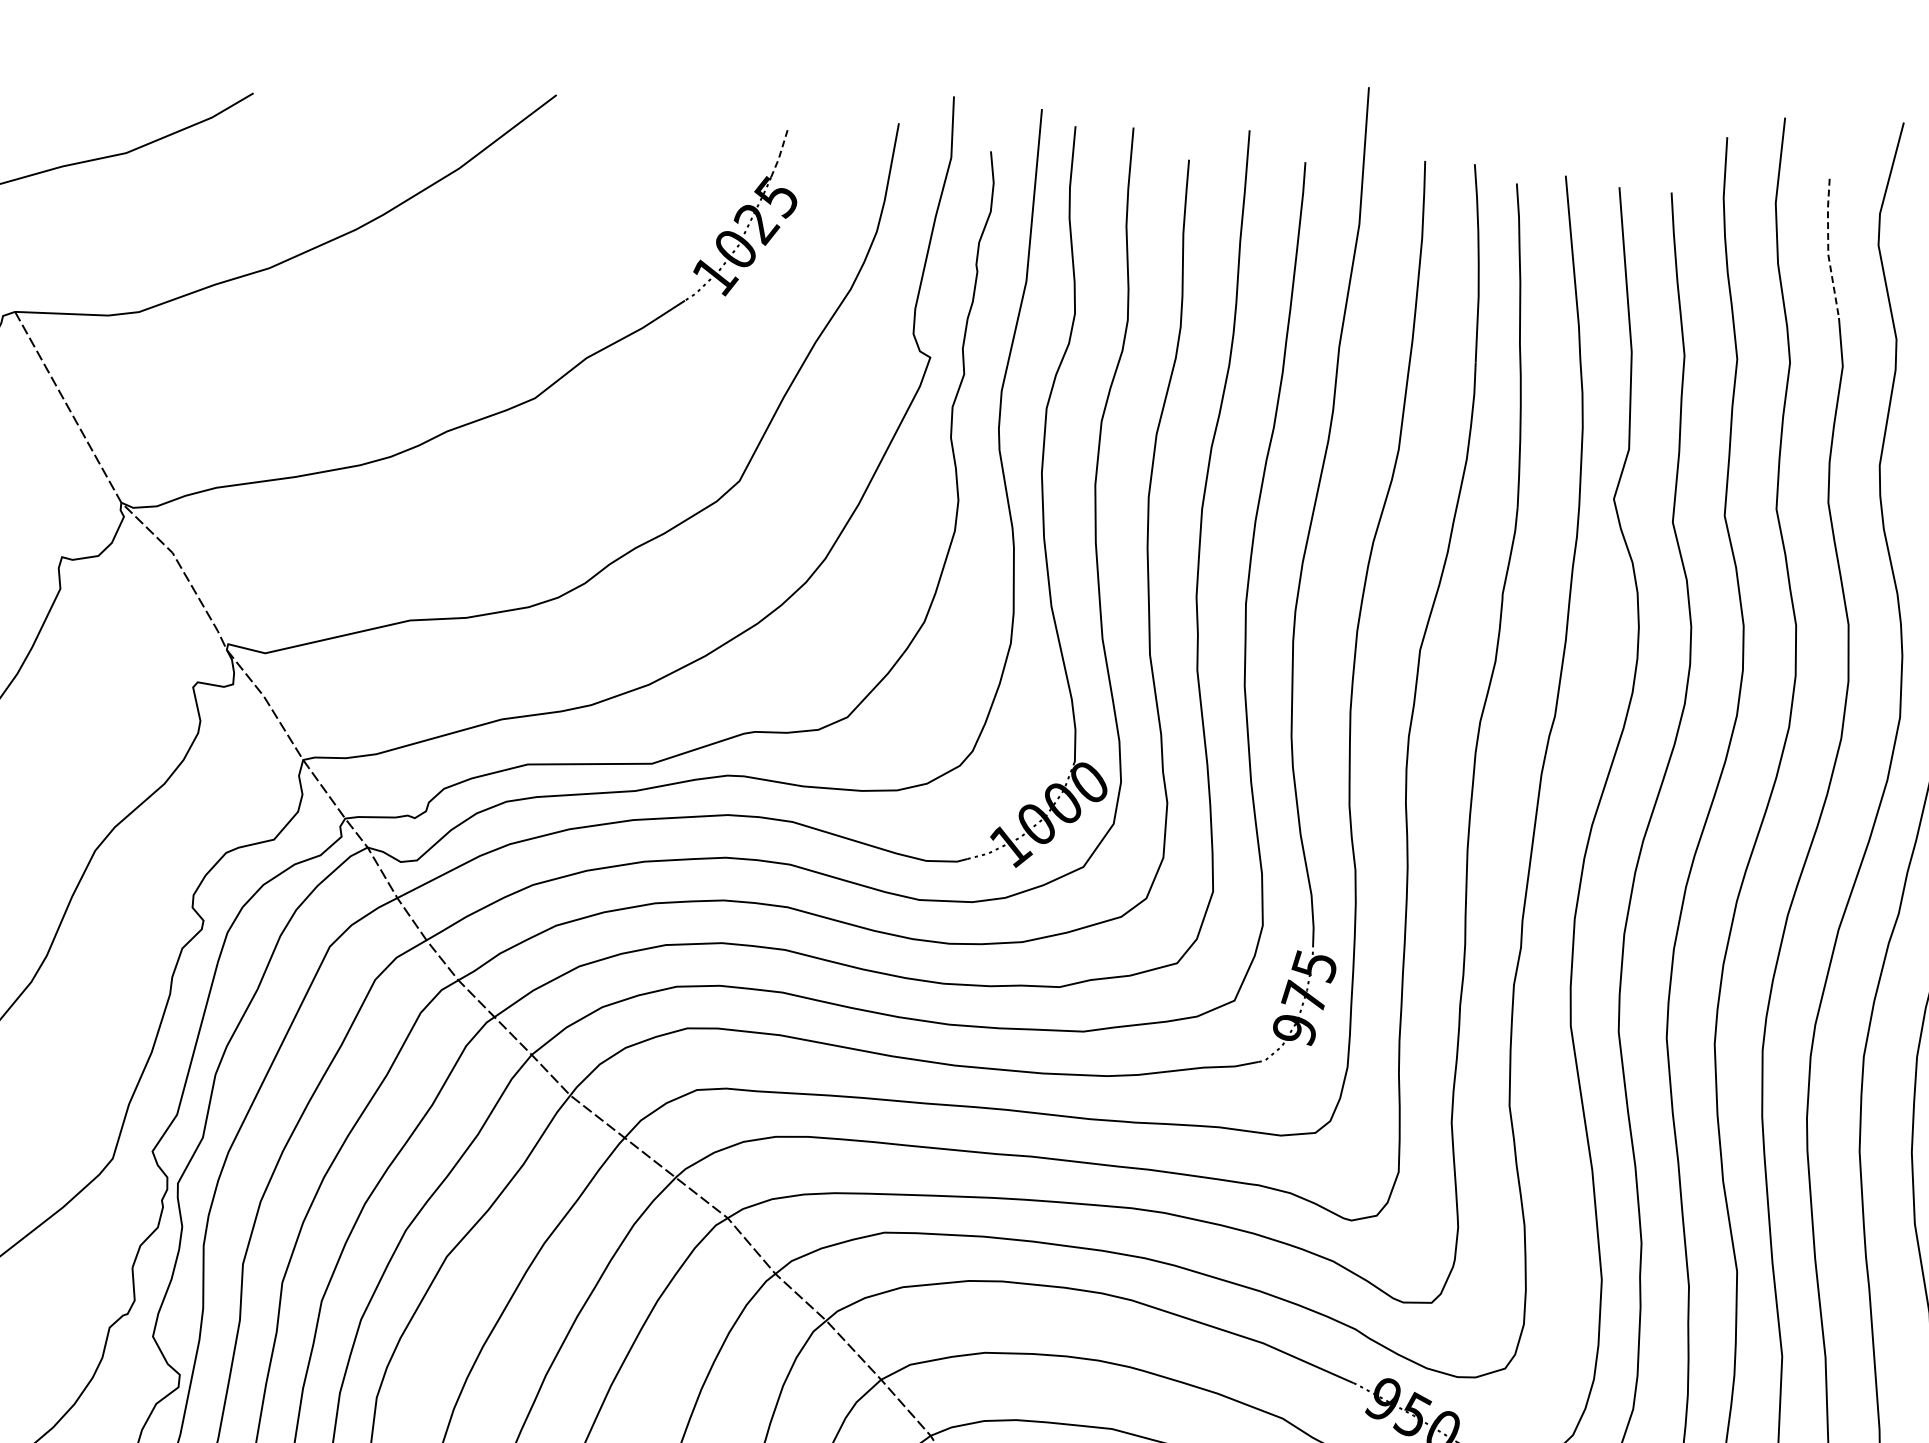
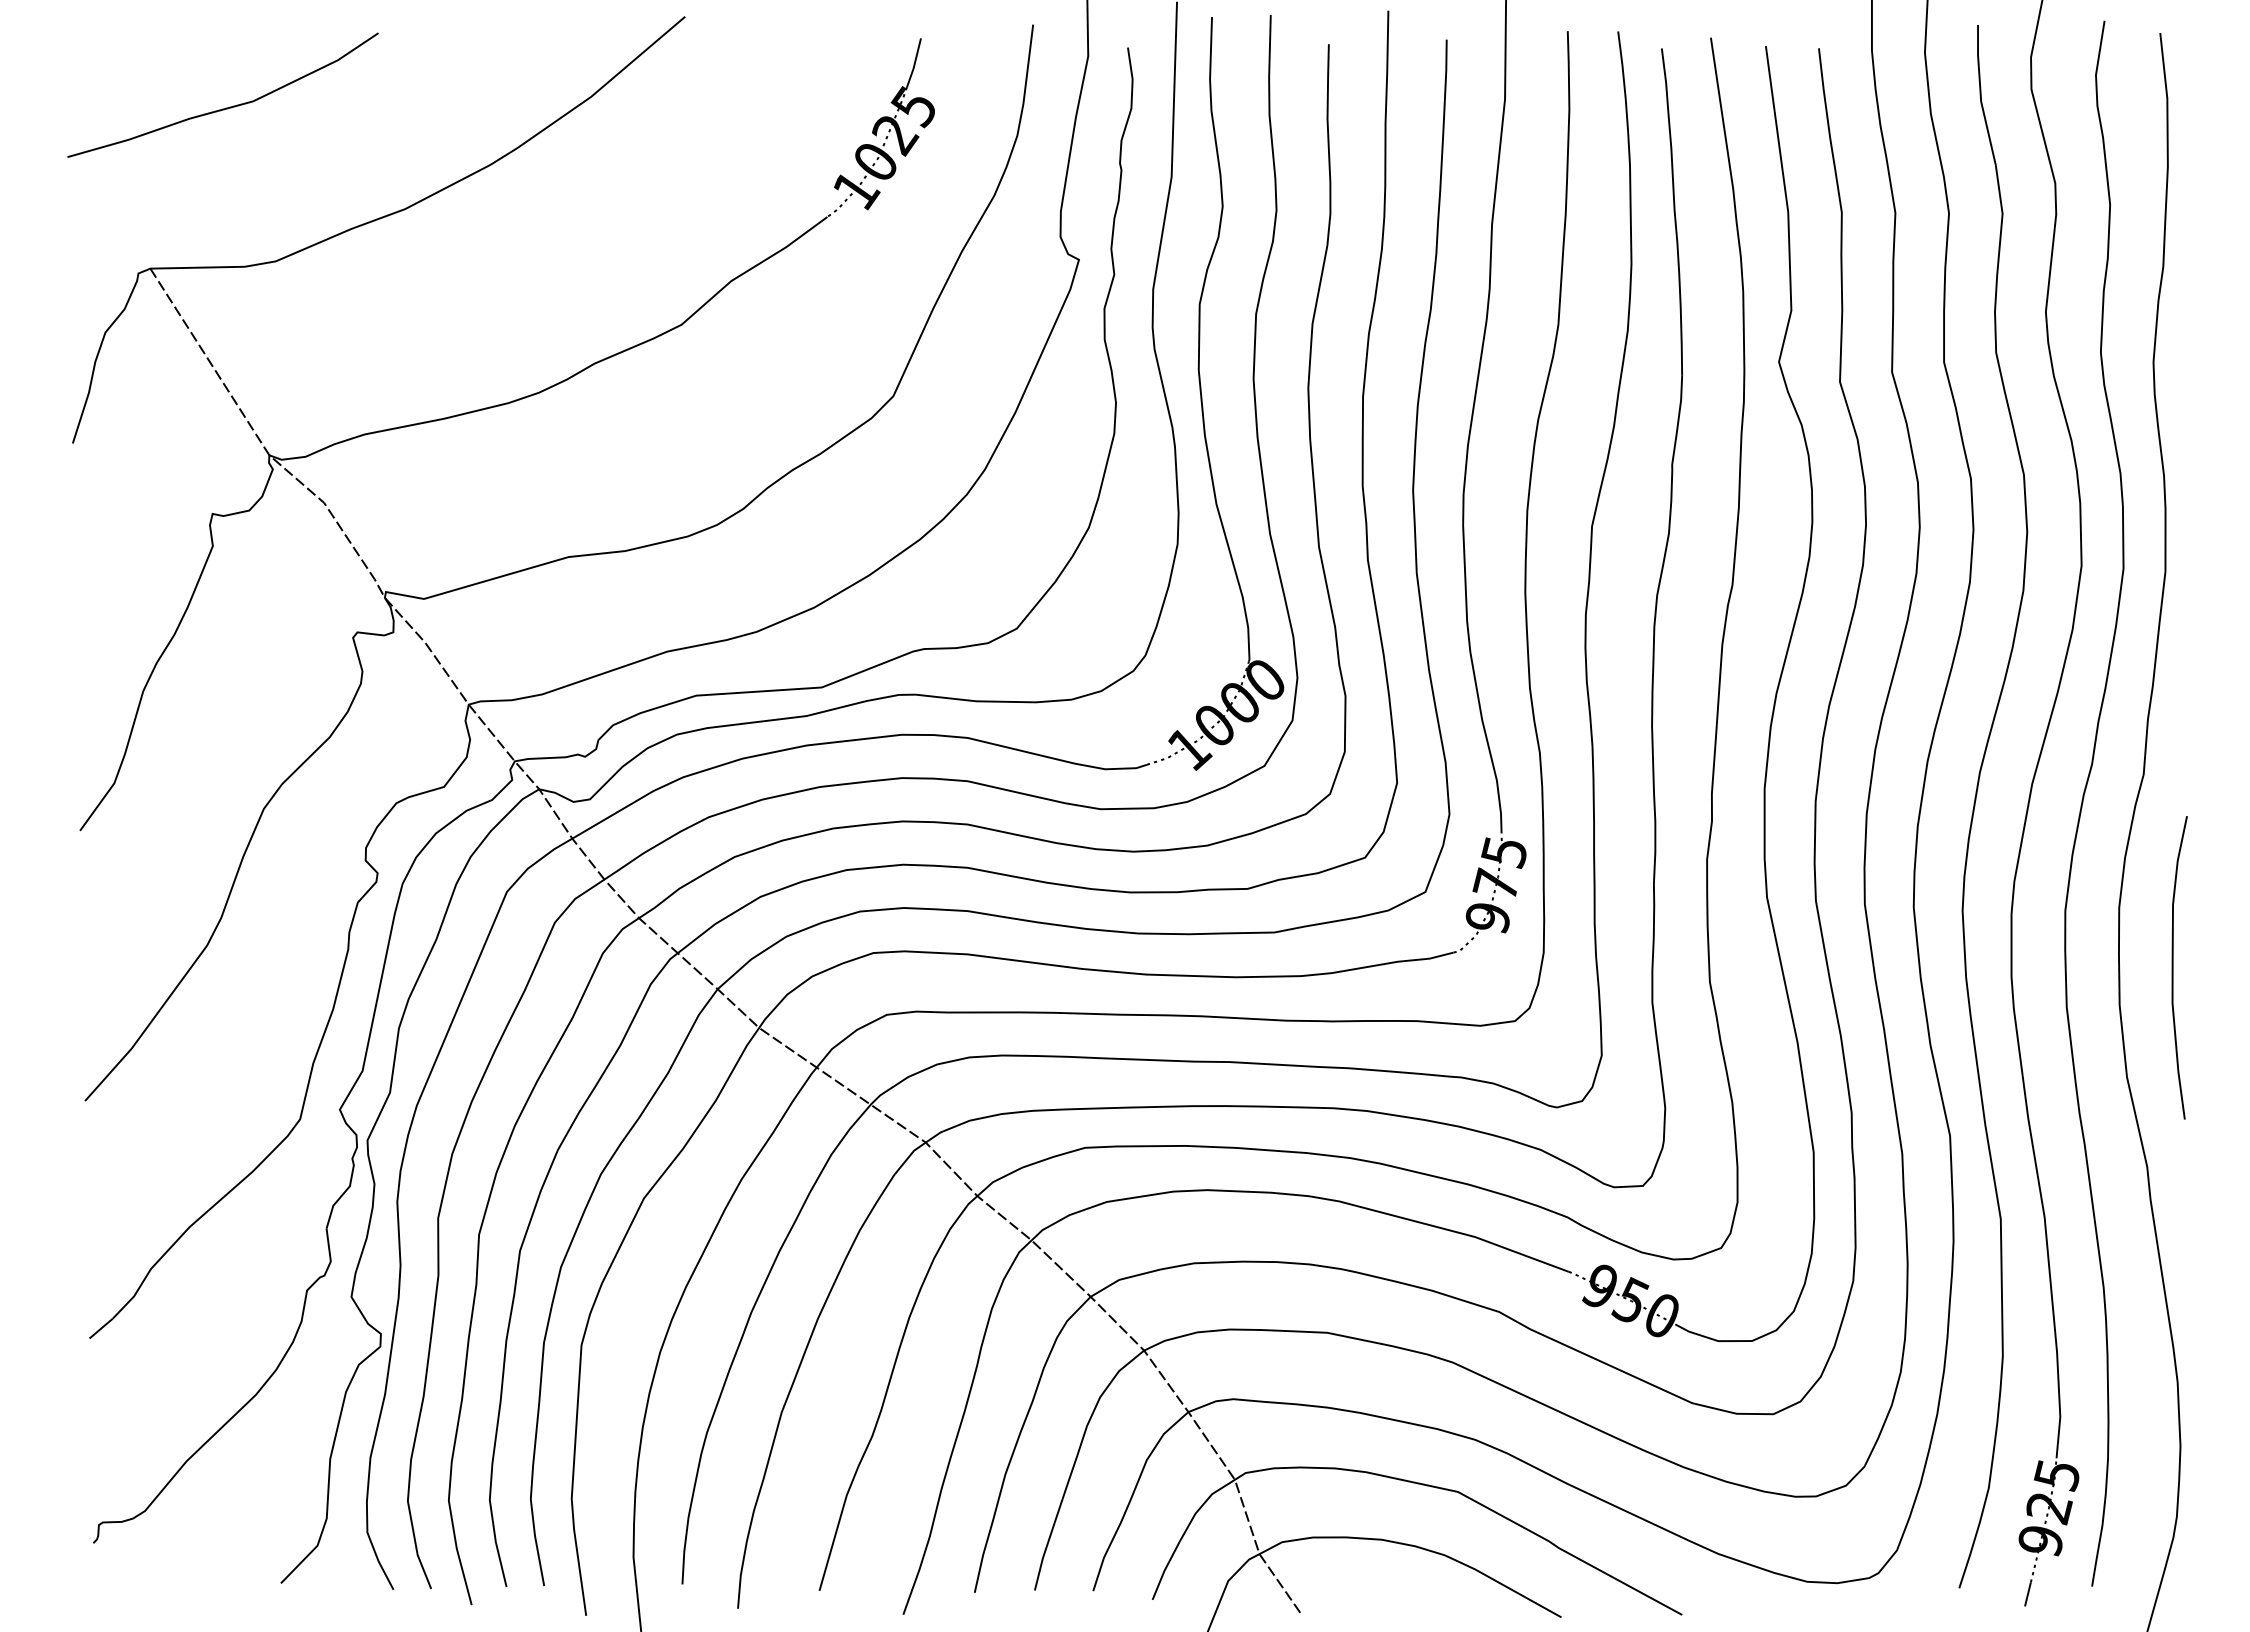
line: (779, 154) -> (914, 63), dashed -> solid
line: (1827, 248) -> (1980, 95), dashed -> solid

